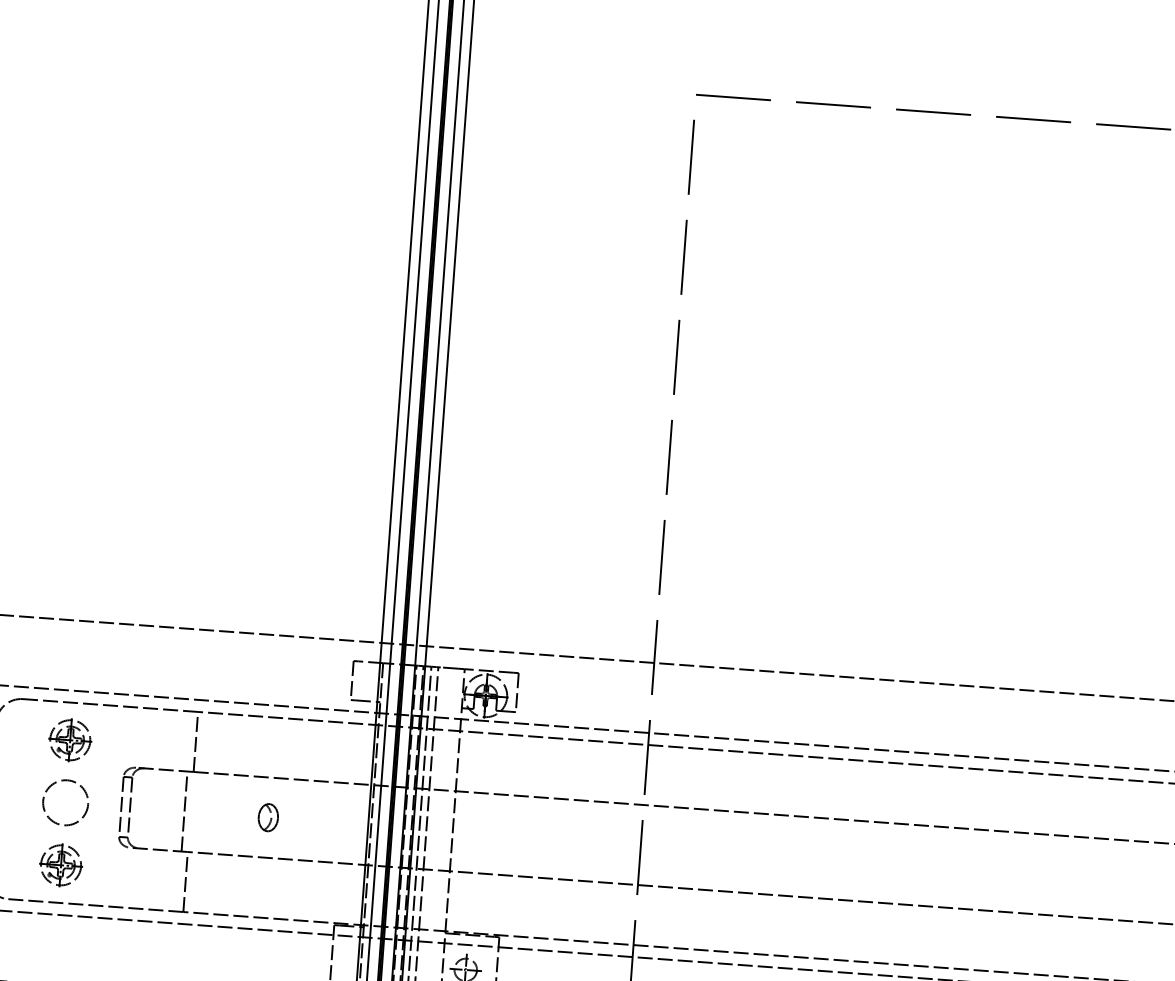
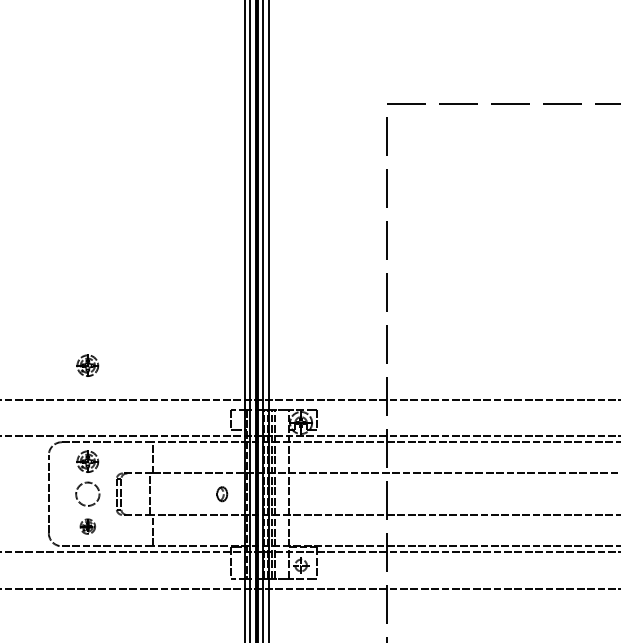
part: (83, 555) -> (87, 365), added
part: (268, 818) -> (222, 494), moved
part: (60, 864) -> (87, 526), size x0.7

